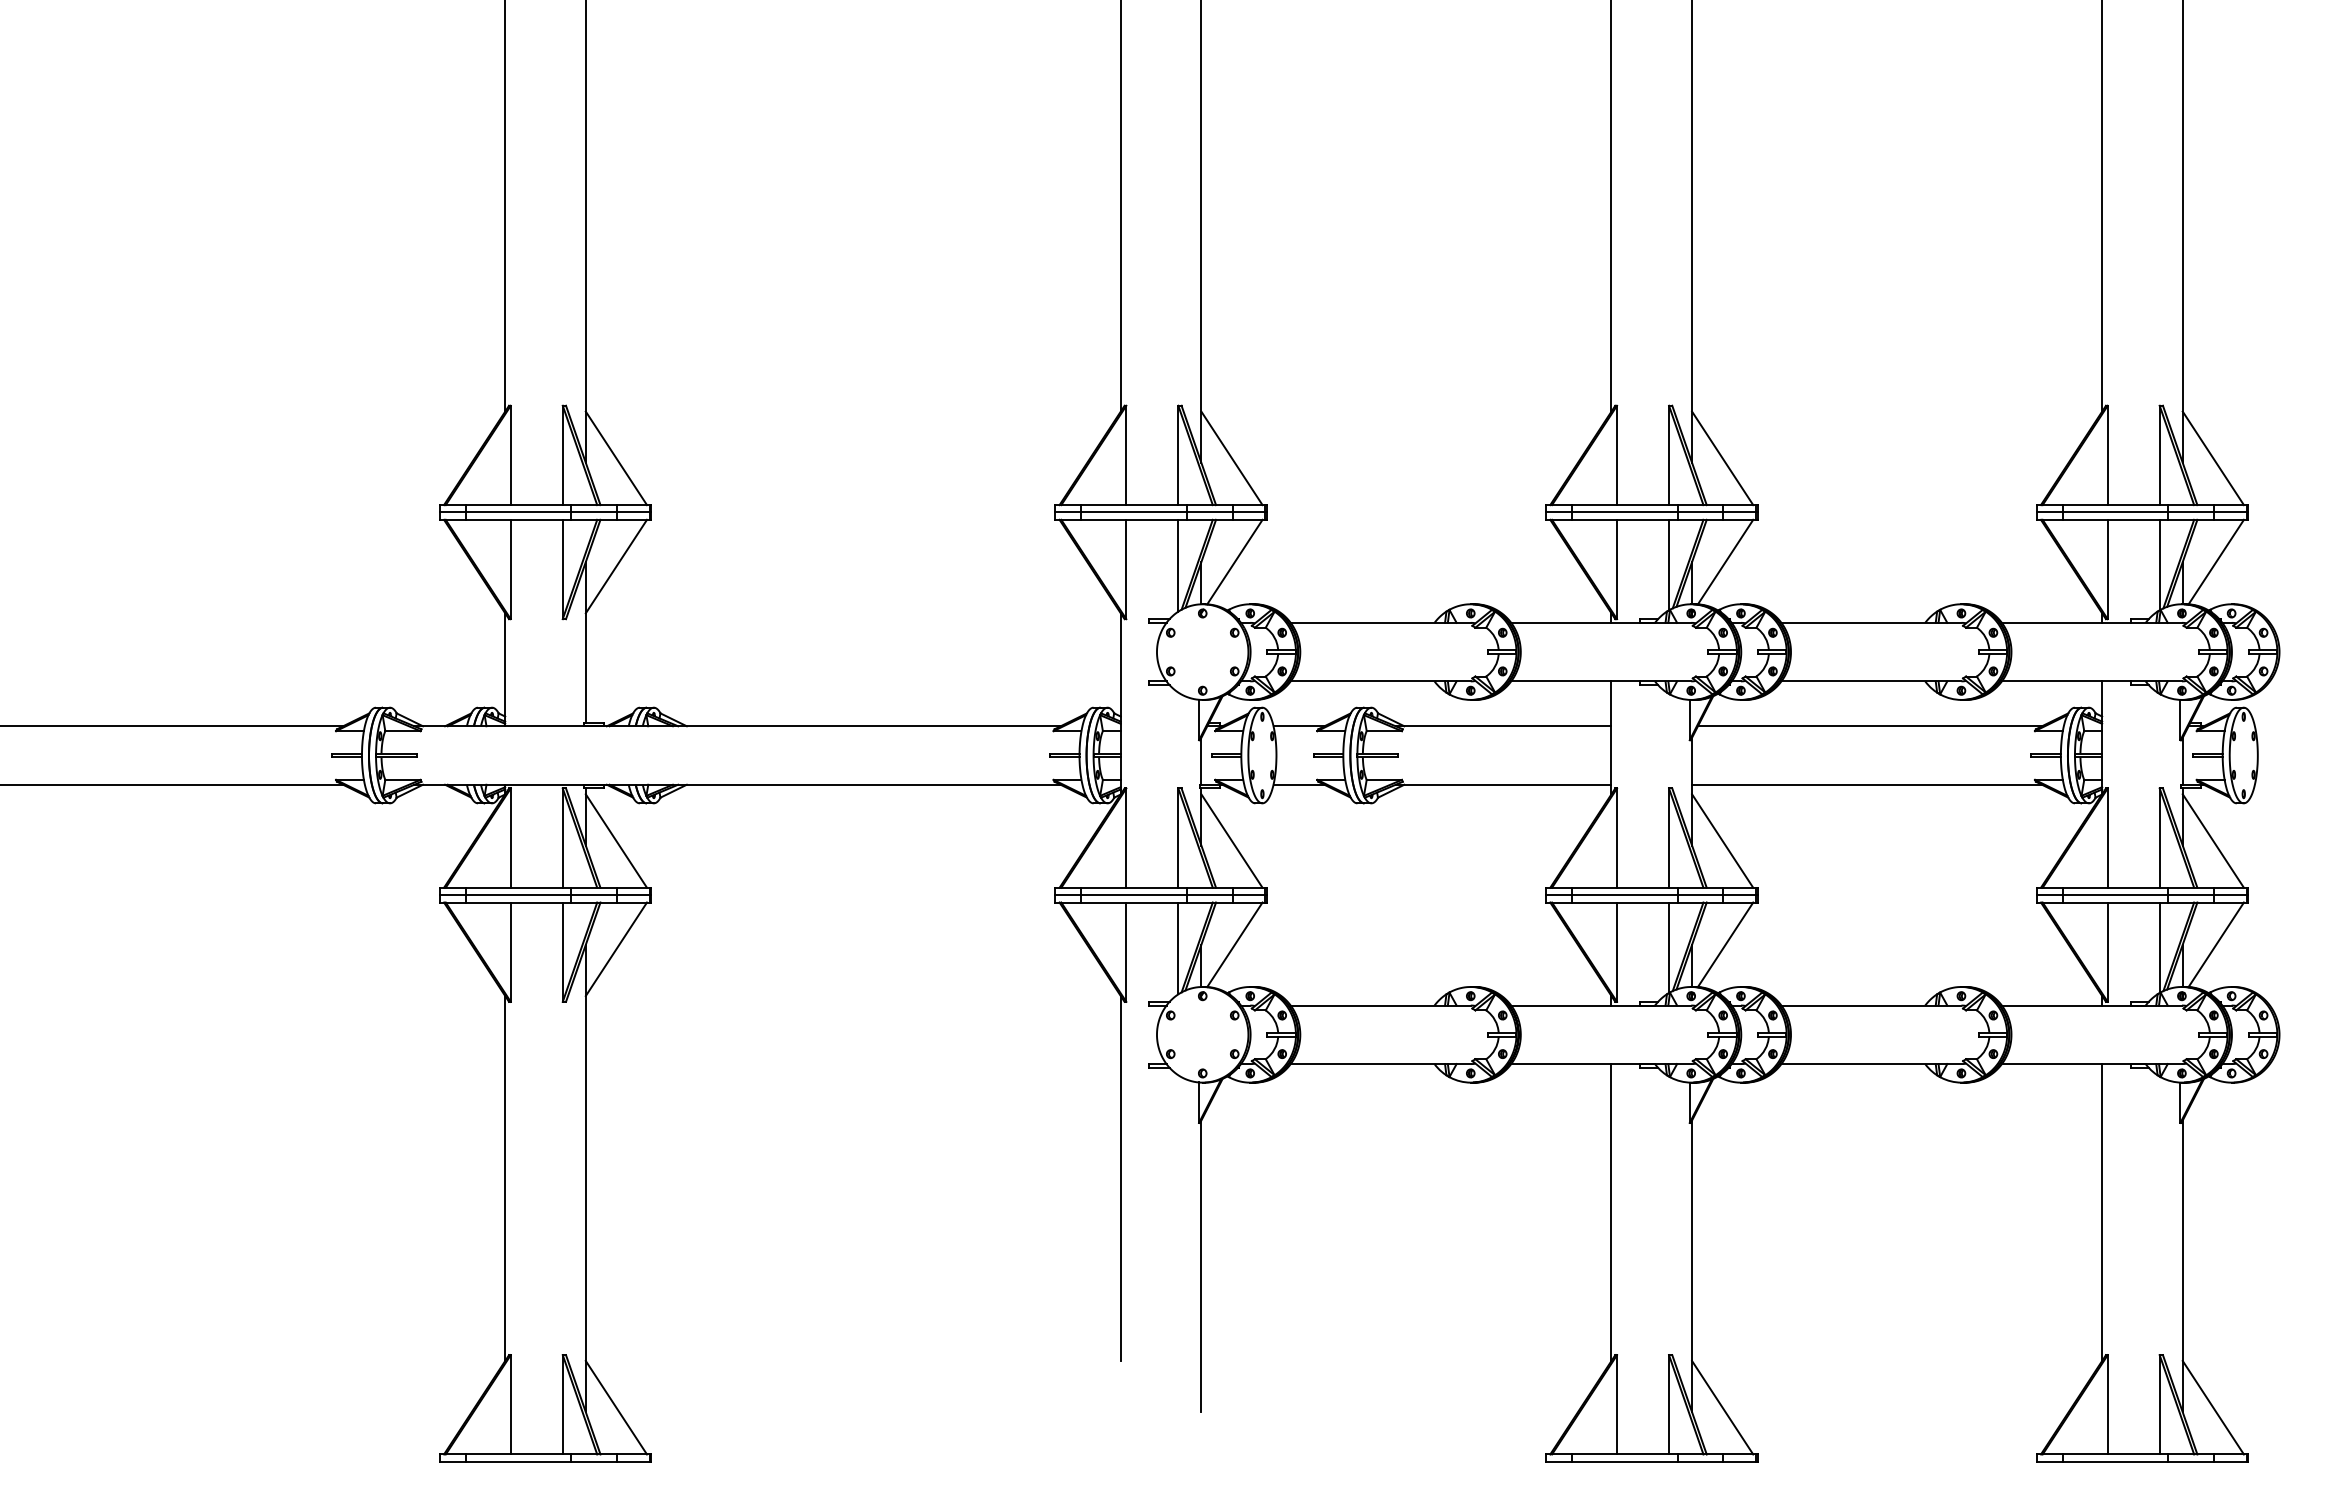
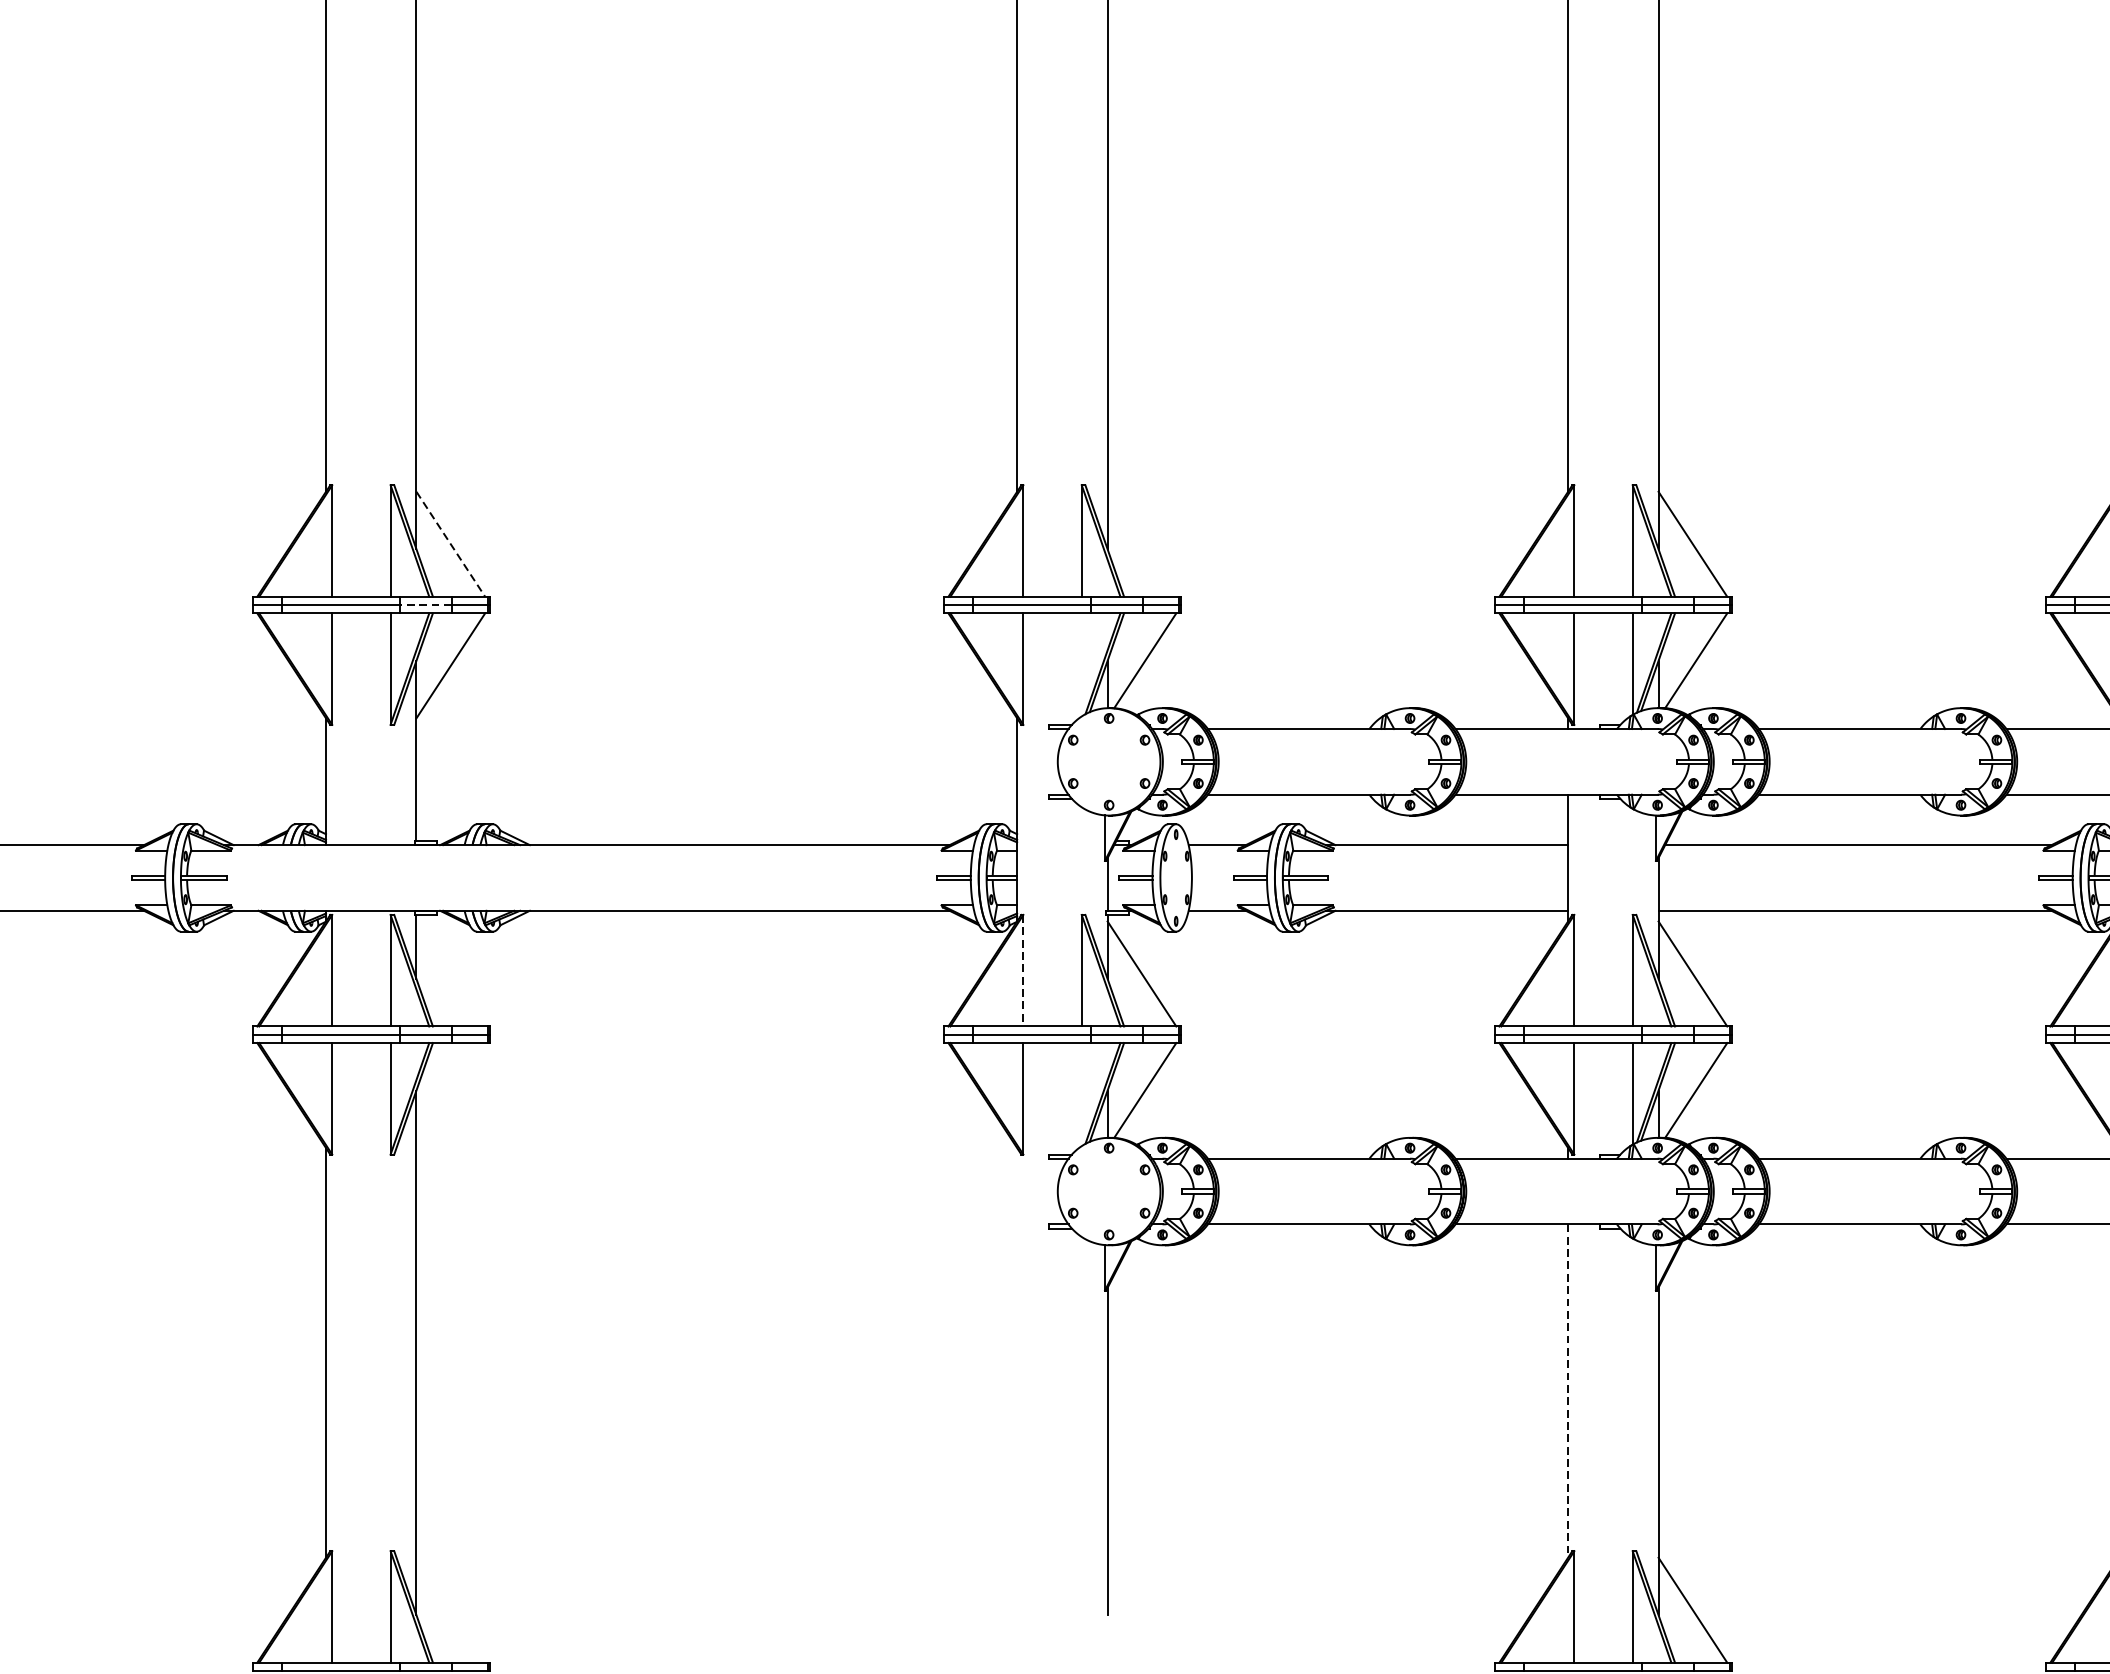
line: (616, 458) -> (450, 544), solid -> dashed
line: (1231, 458) -> (1141, 544), removed
line: (594, 512) -> (426, 605), solid -> dashed
line: (1178, 565) -> (1081, 664), removed
line: (1126, 838) -> (1023, 971), solid -> dashed
line: (616, 840) -> (450, 973), removed
line: (1178, 948) -> (1081, 1094), removed
line: (616, 949) -> (450, 1095), removed
line: (1120, 1178) -> (1016, 1352), removed
line: (1611, 1213) -> (1568, 1392), solid -> dashed
line: (616, 1407) -> (450, 1610), removed

